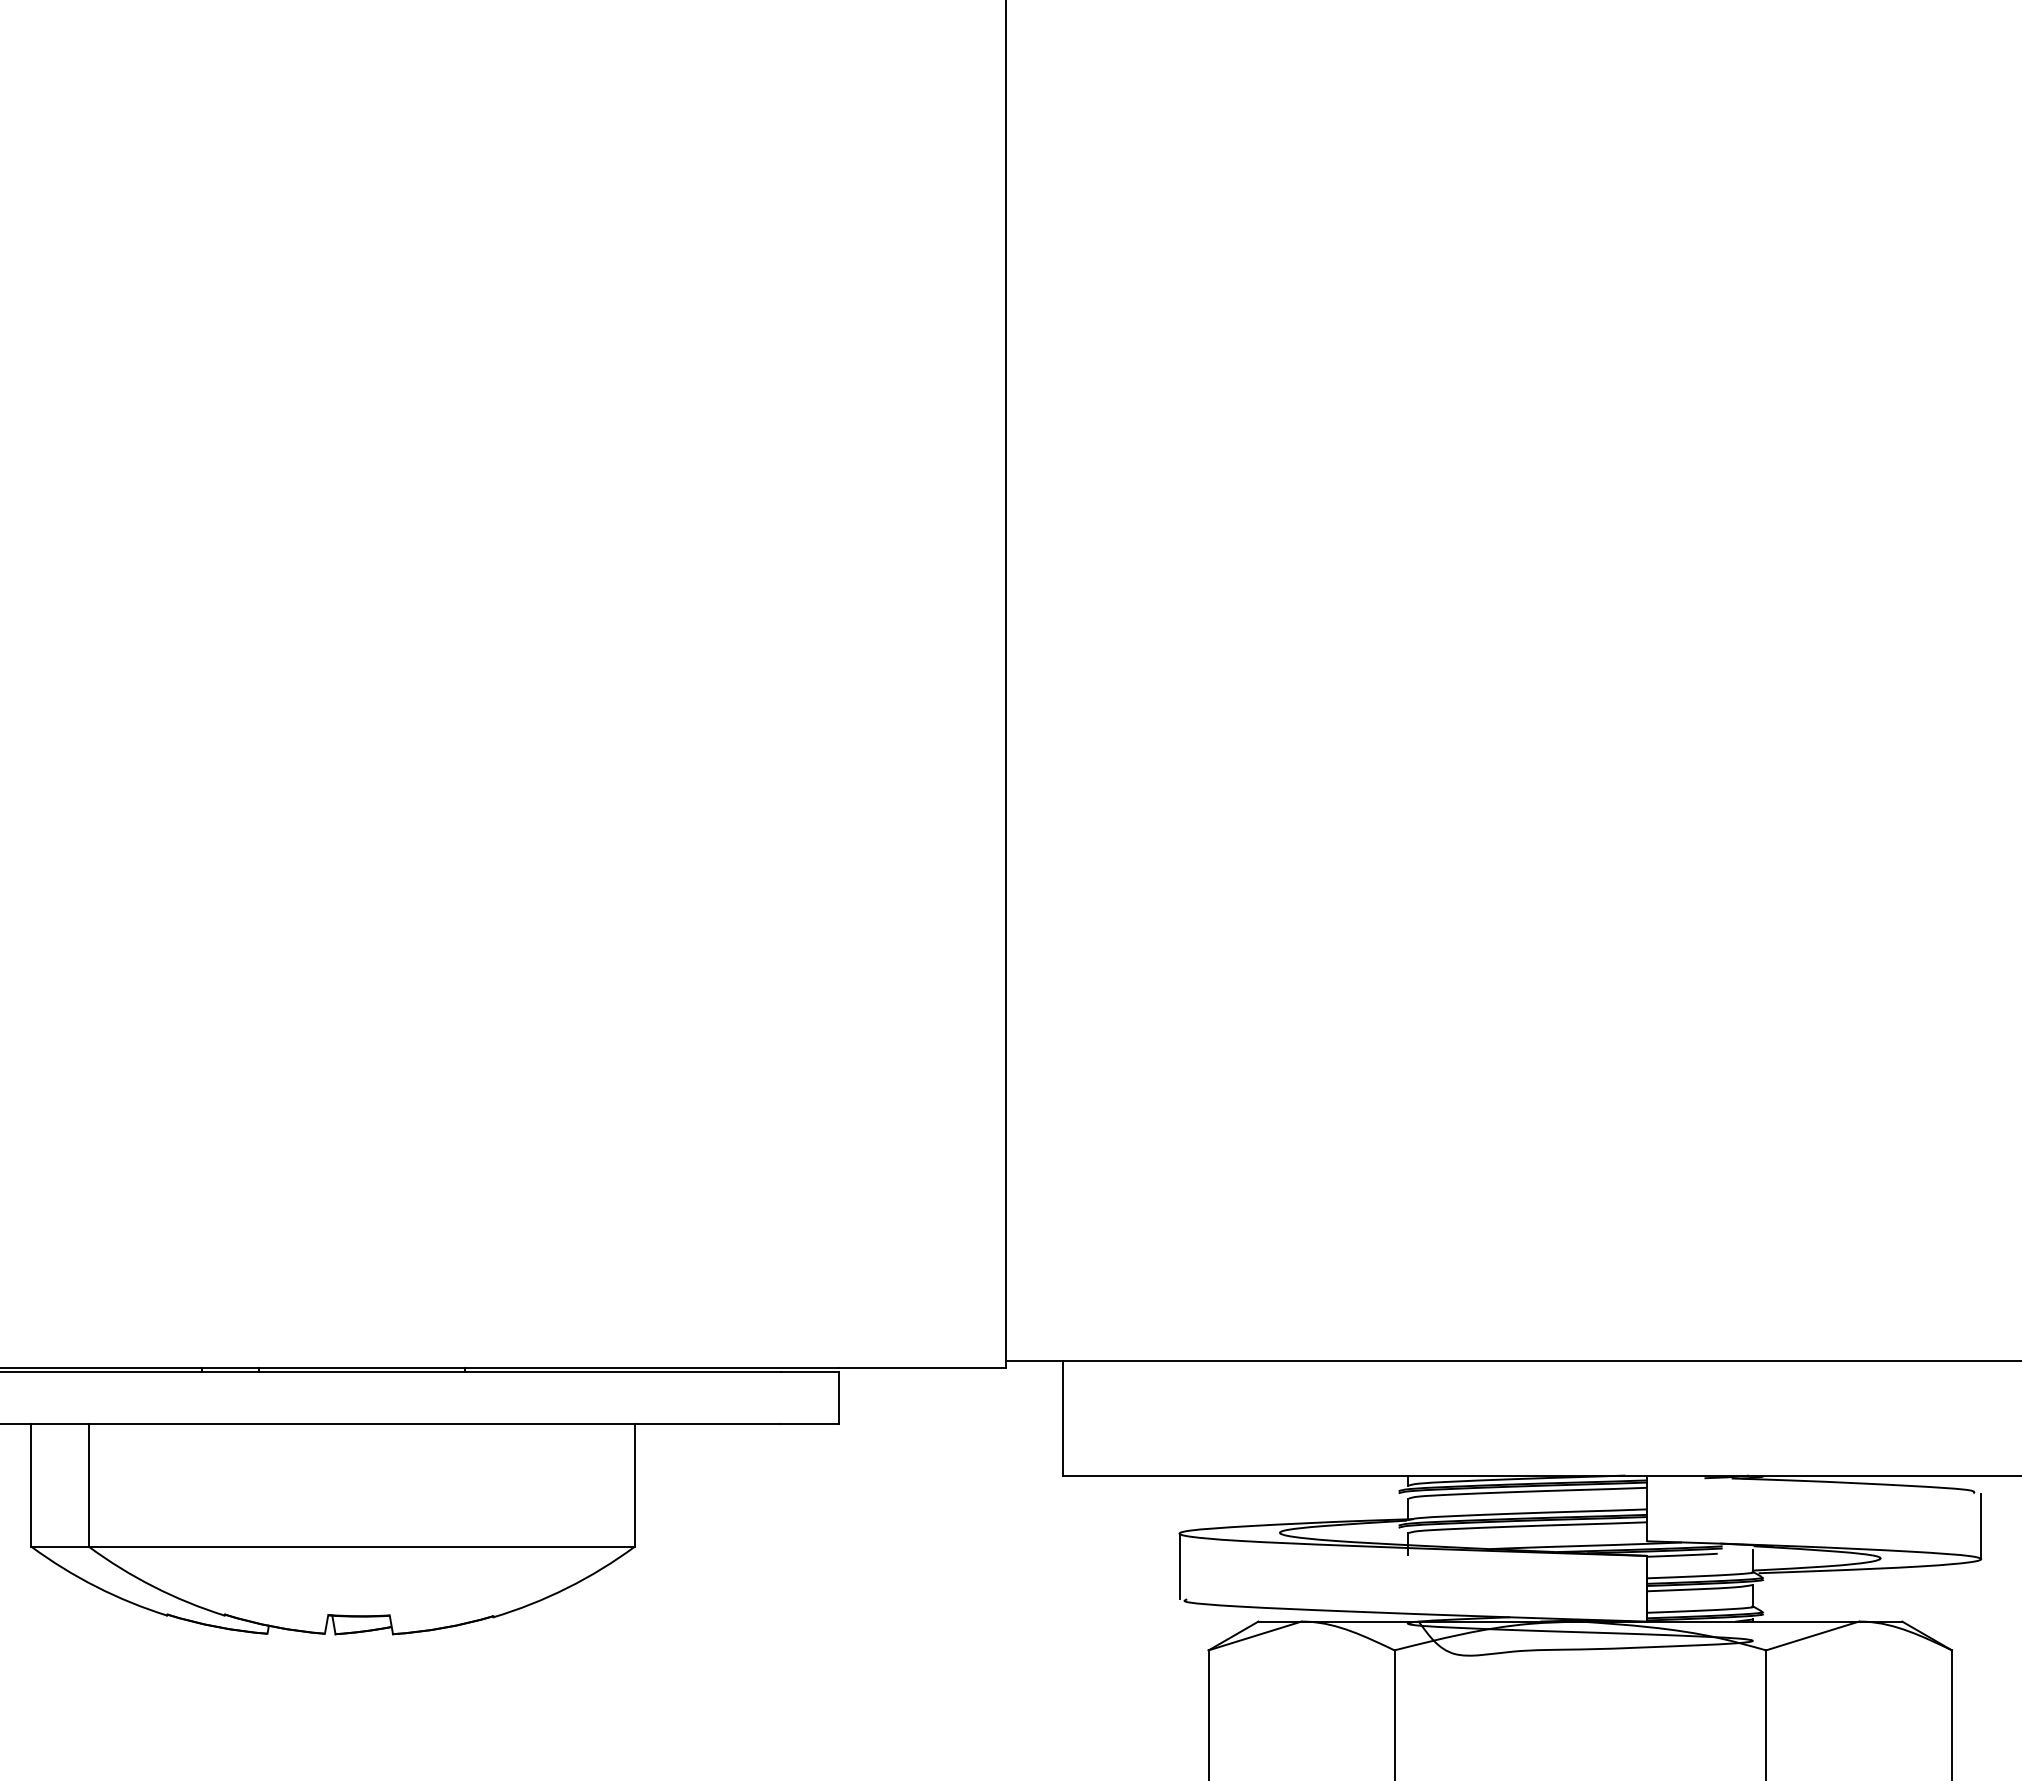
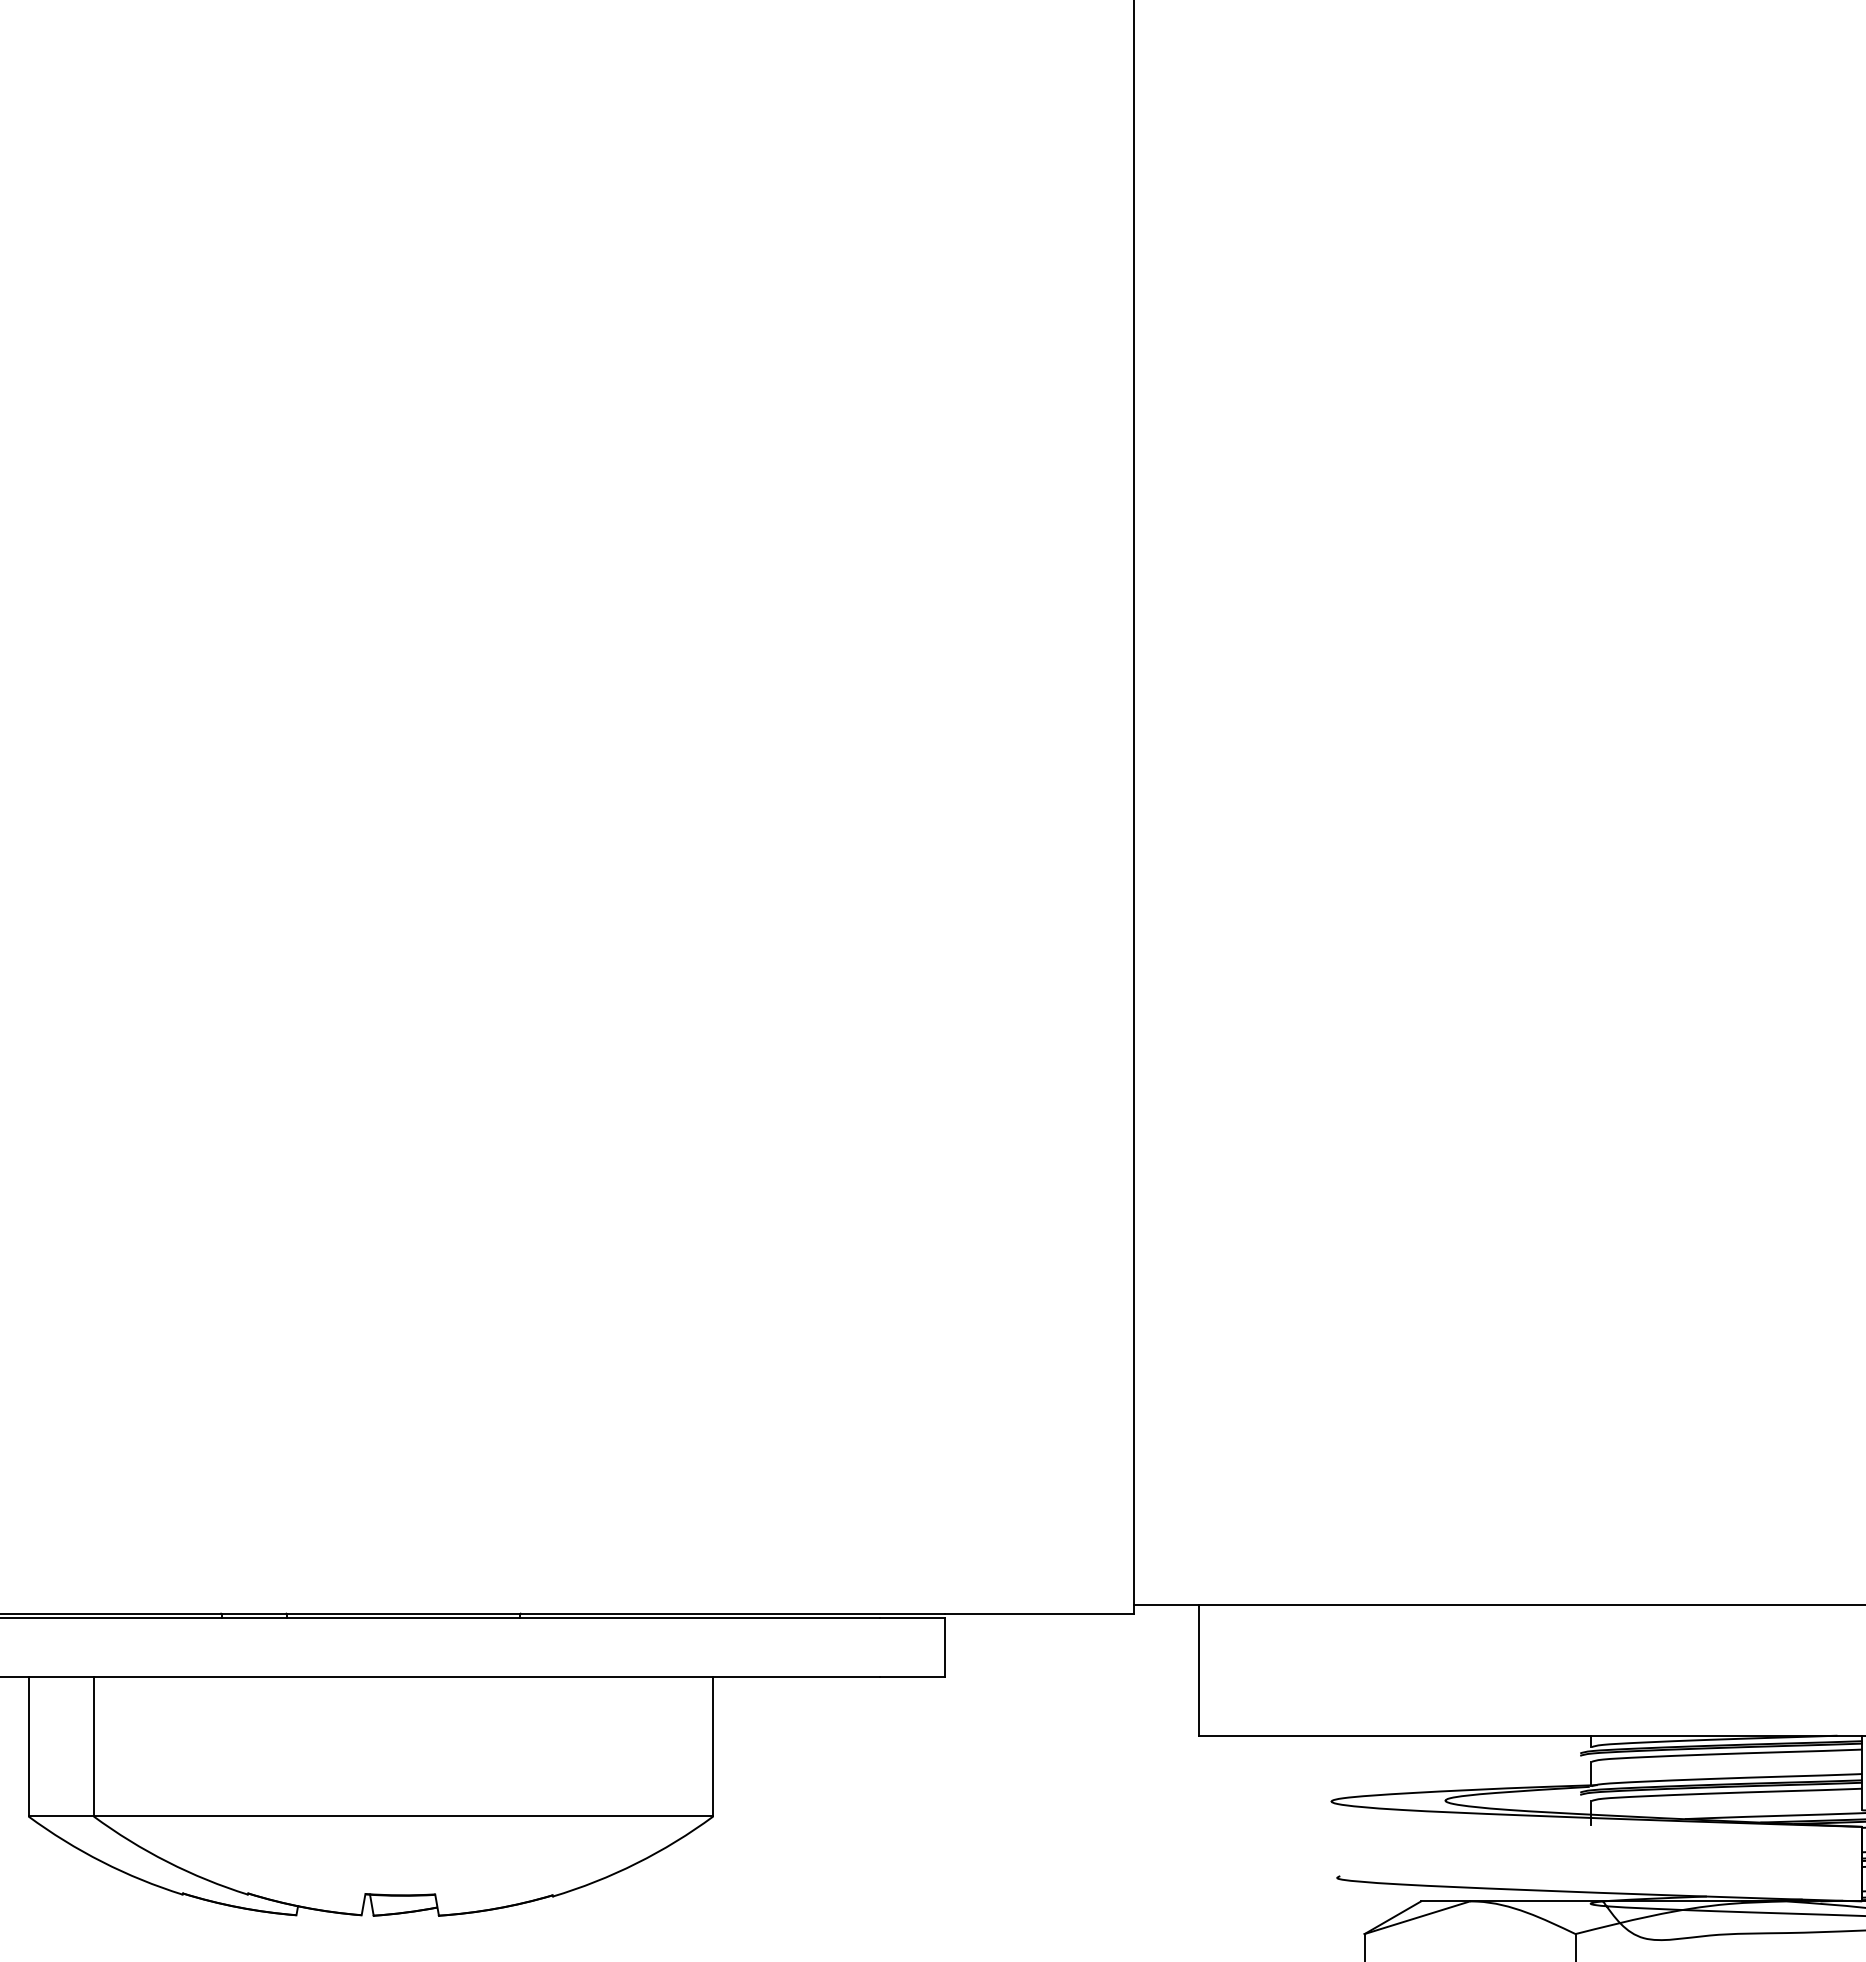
line: (1179, 1566) -> (1331, 1838), removed

